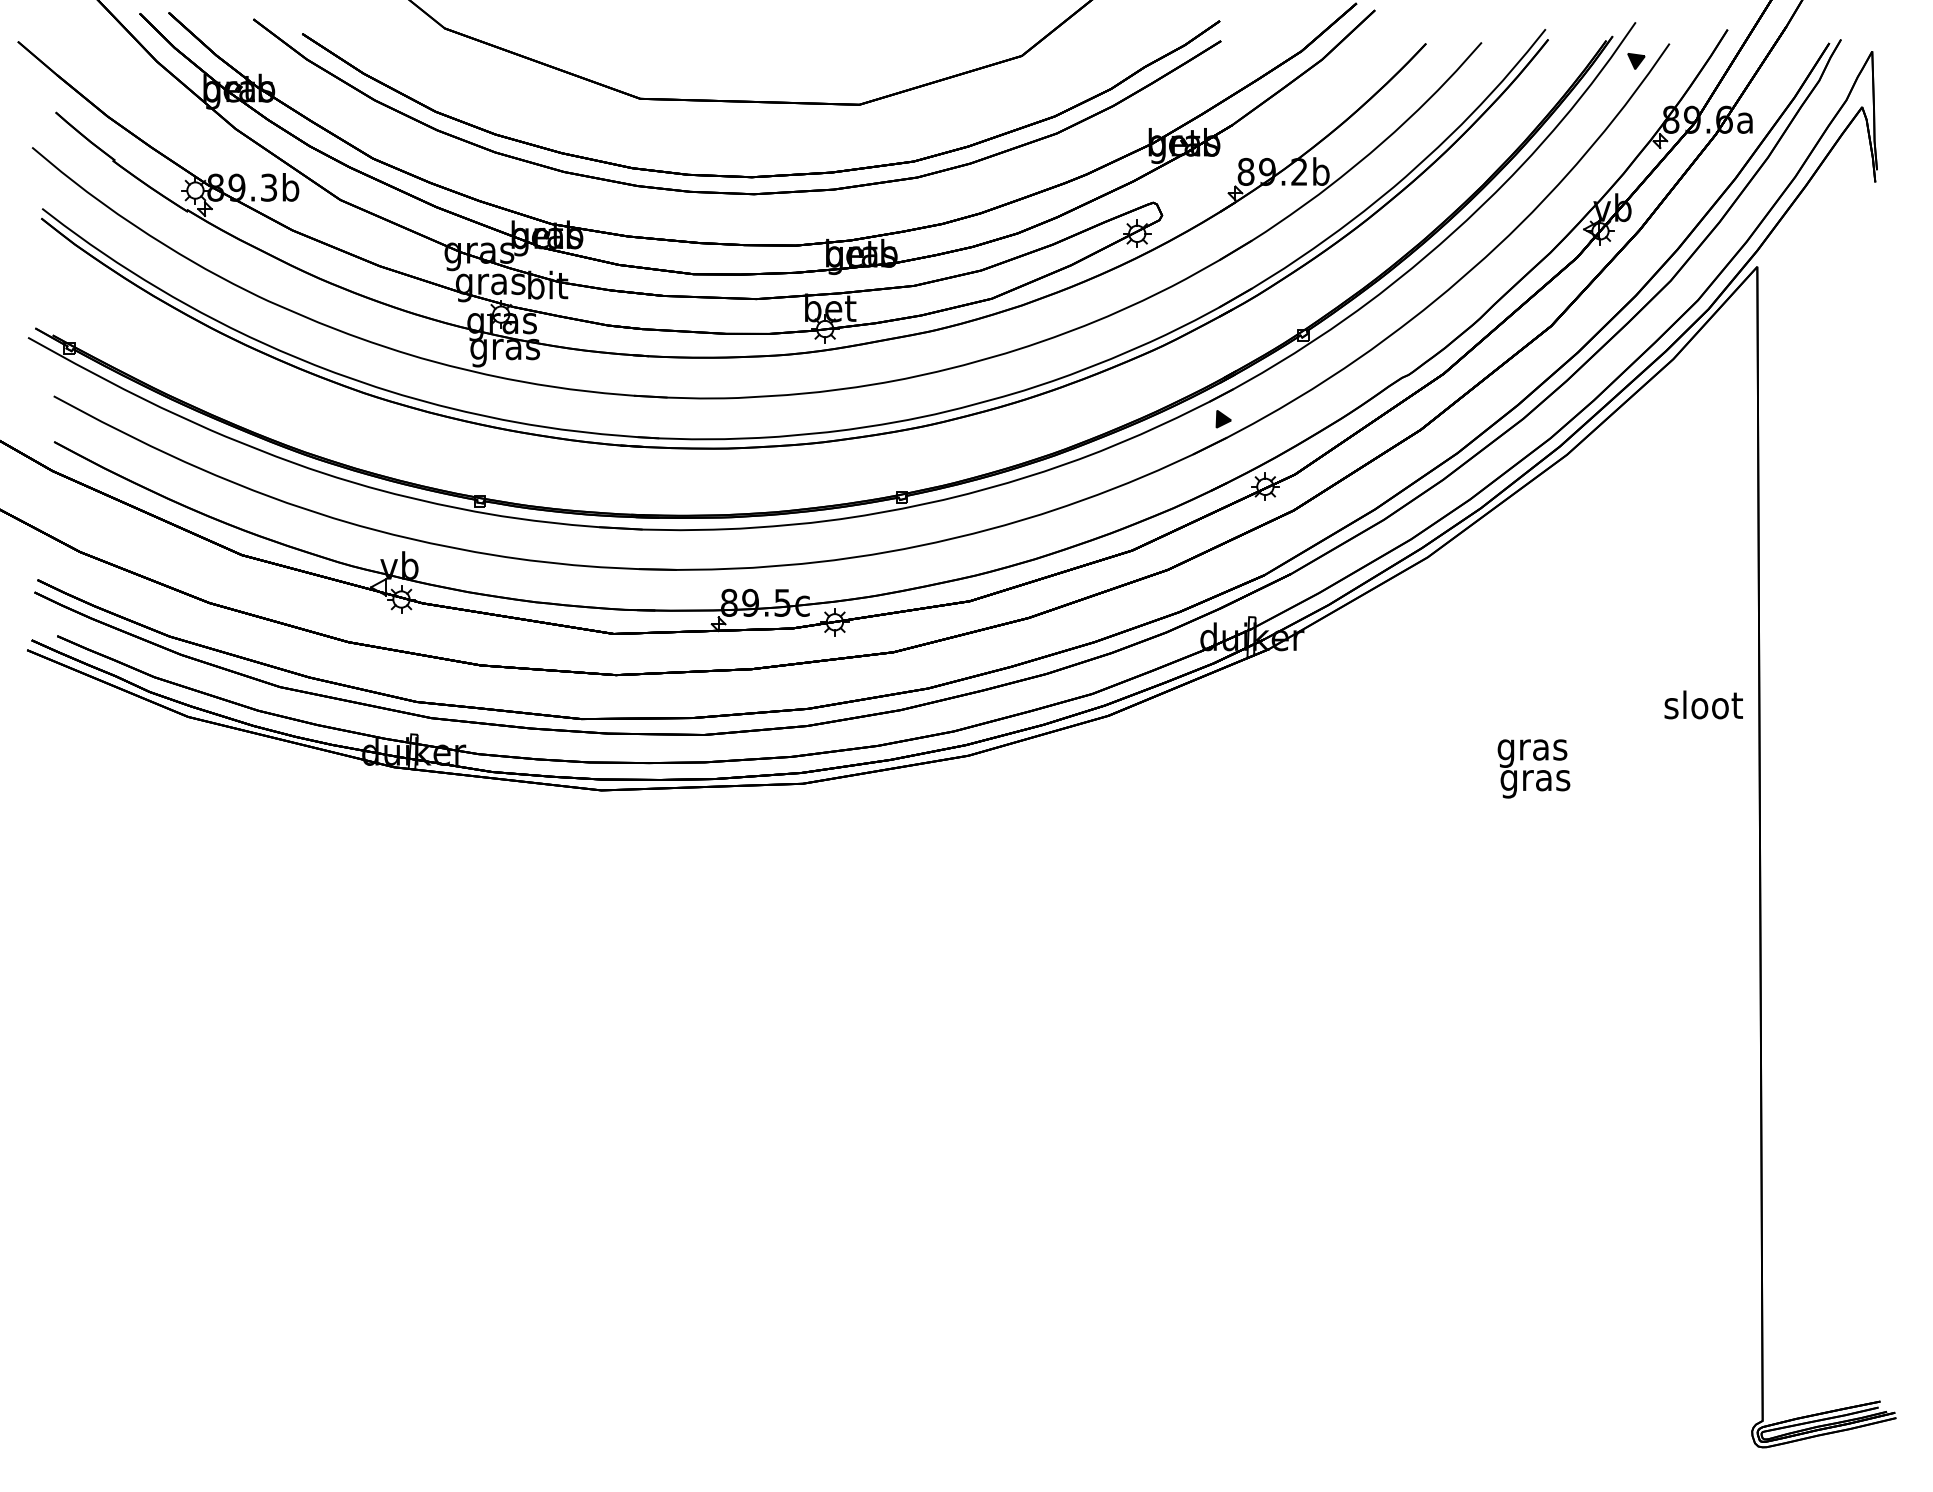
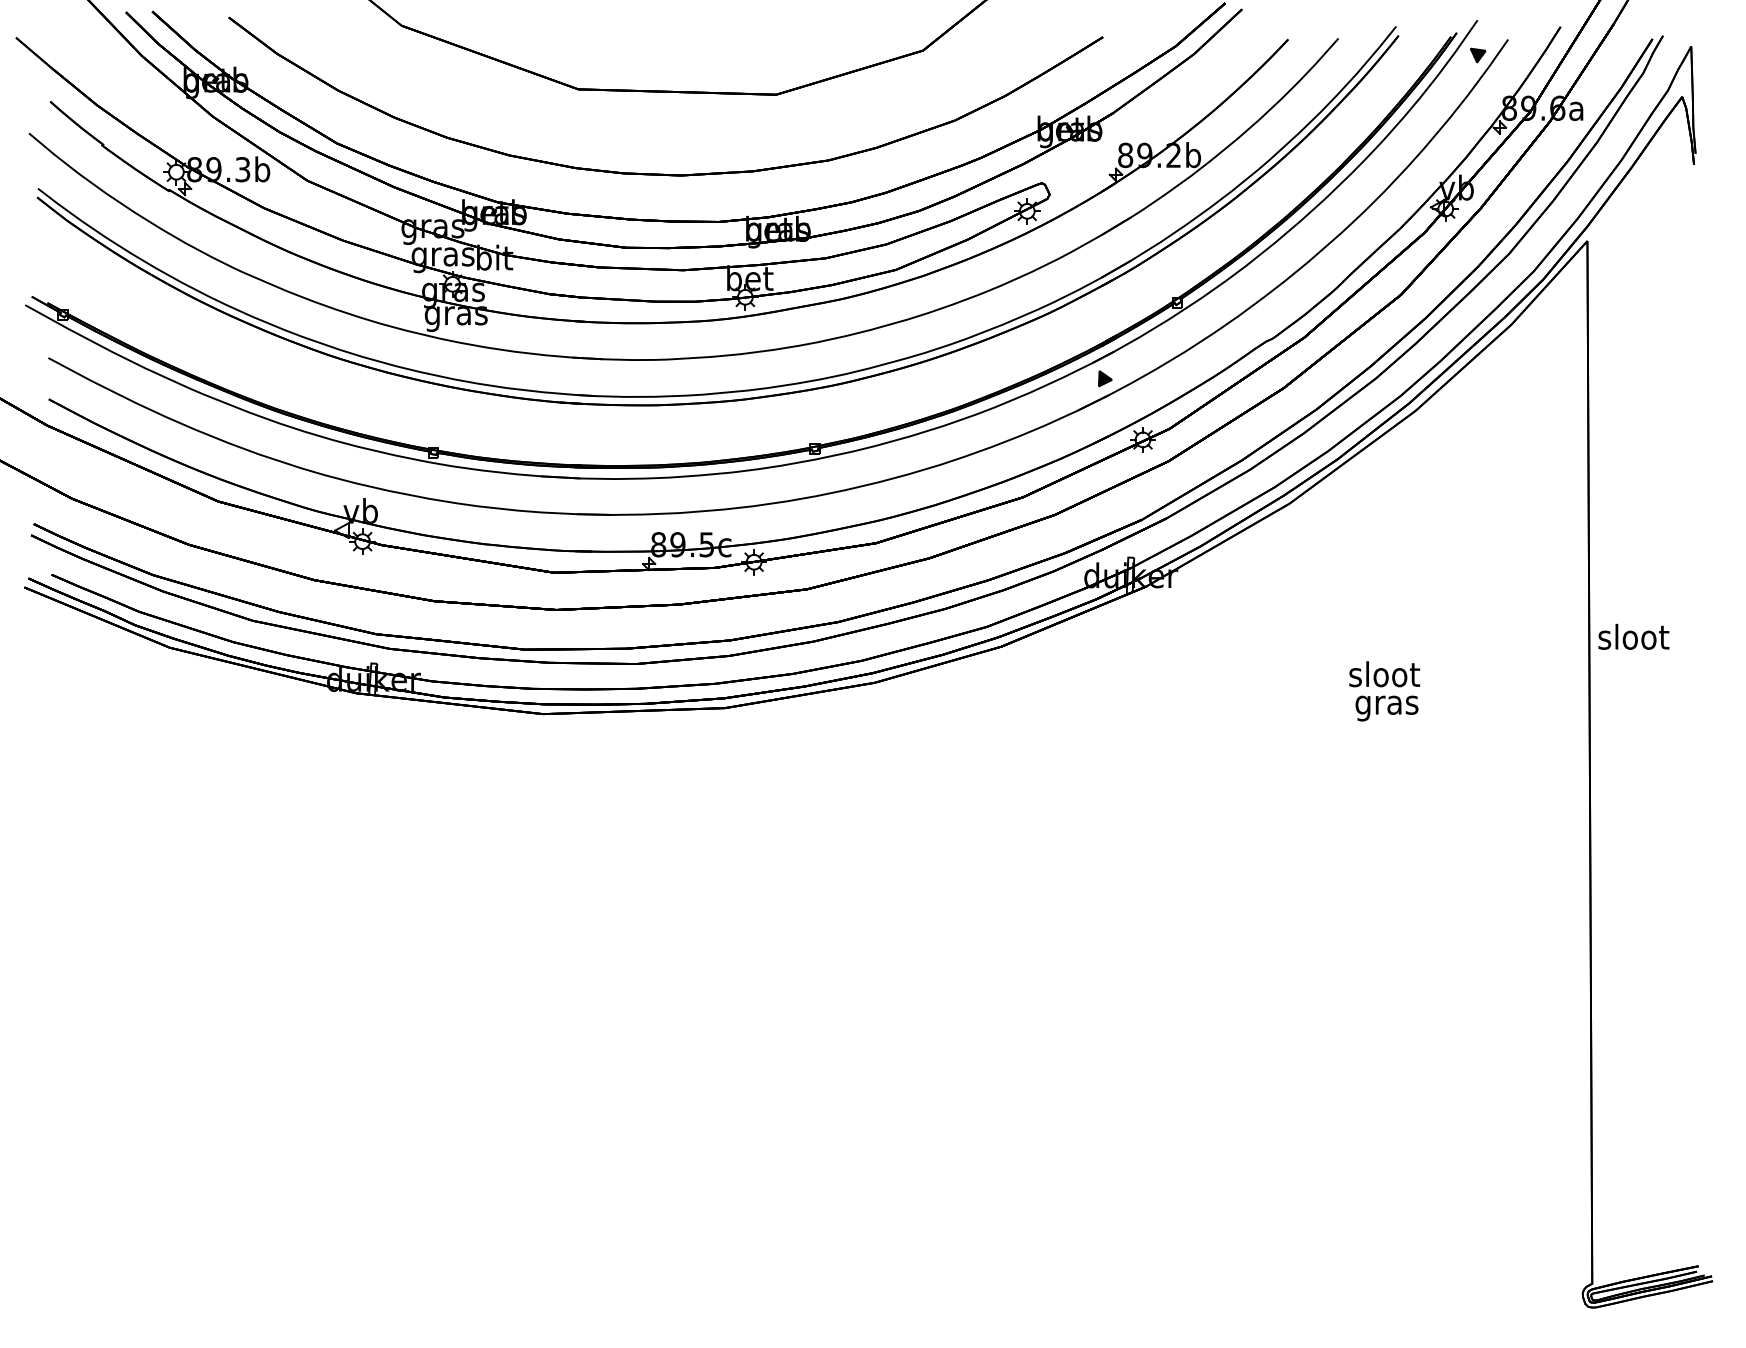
part: (761, 175) -> (687, 158), removed
text: (1703, 704) -> (1633, 636), moved
text: (1532, 749) -> (1384, 677), gras -> sloot

